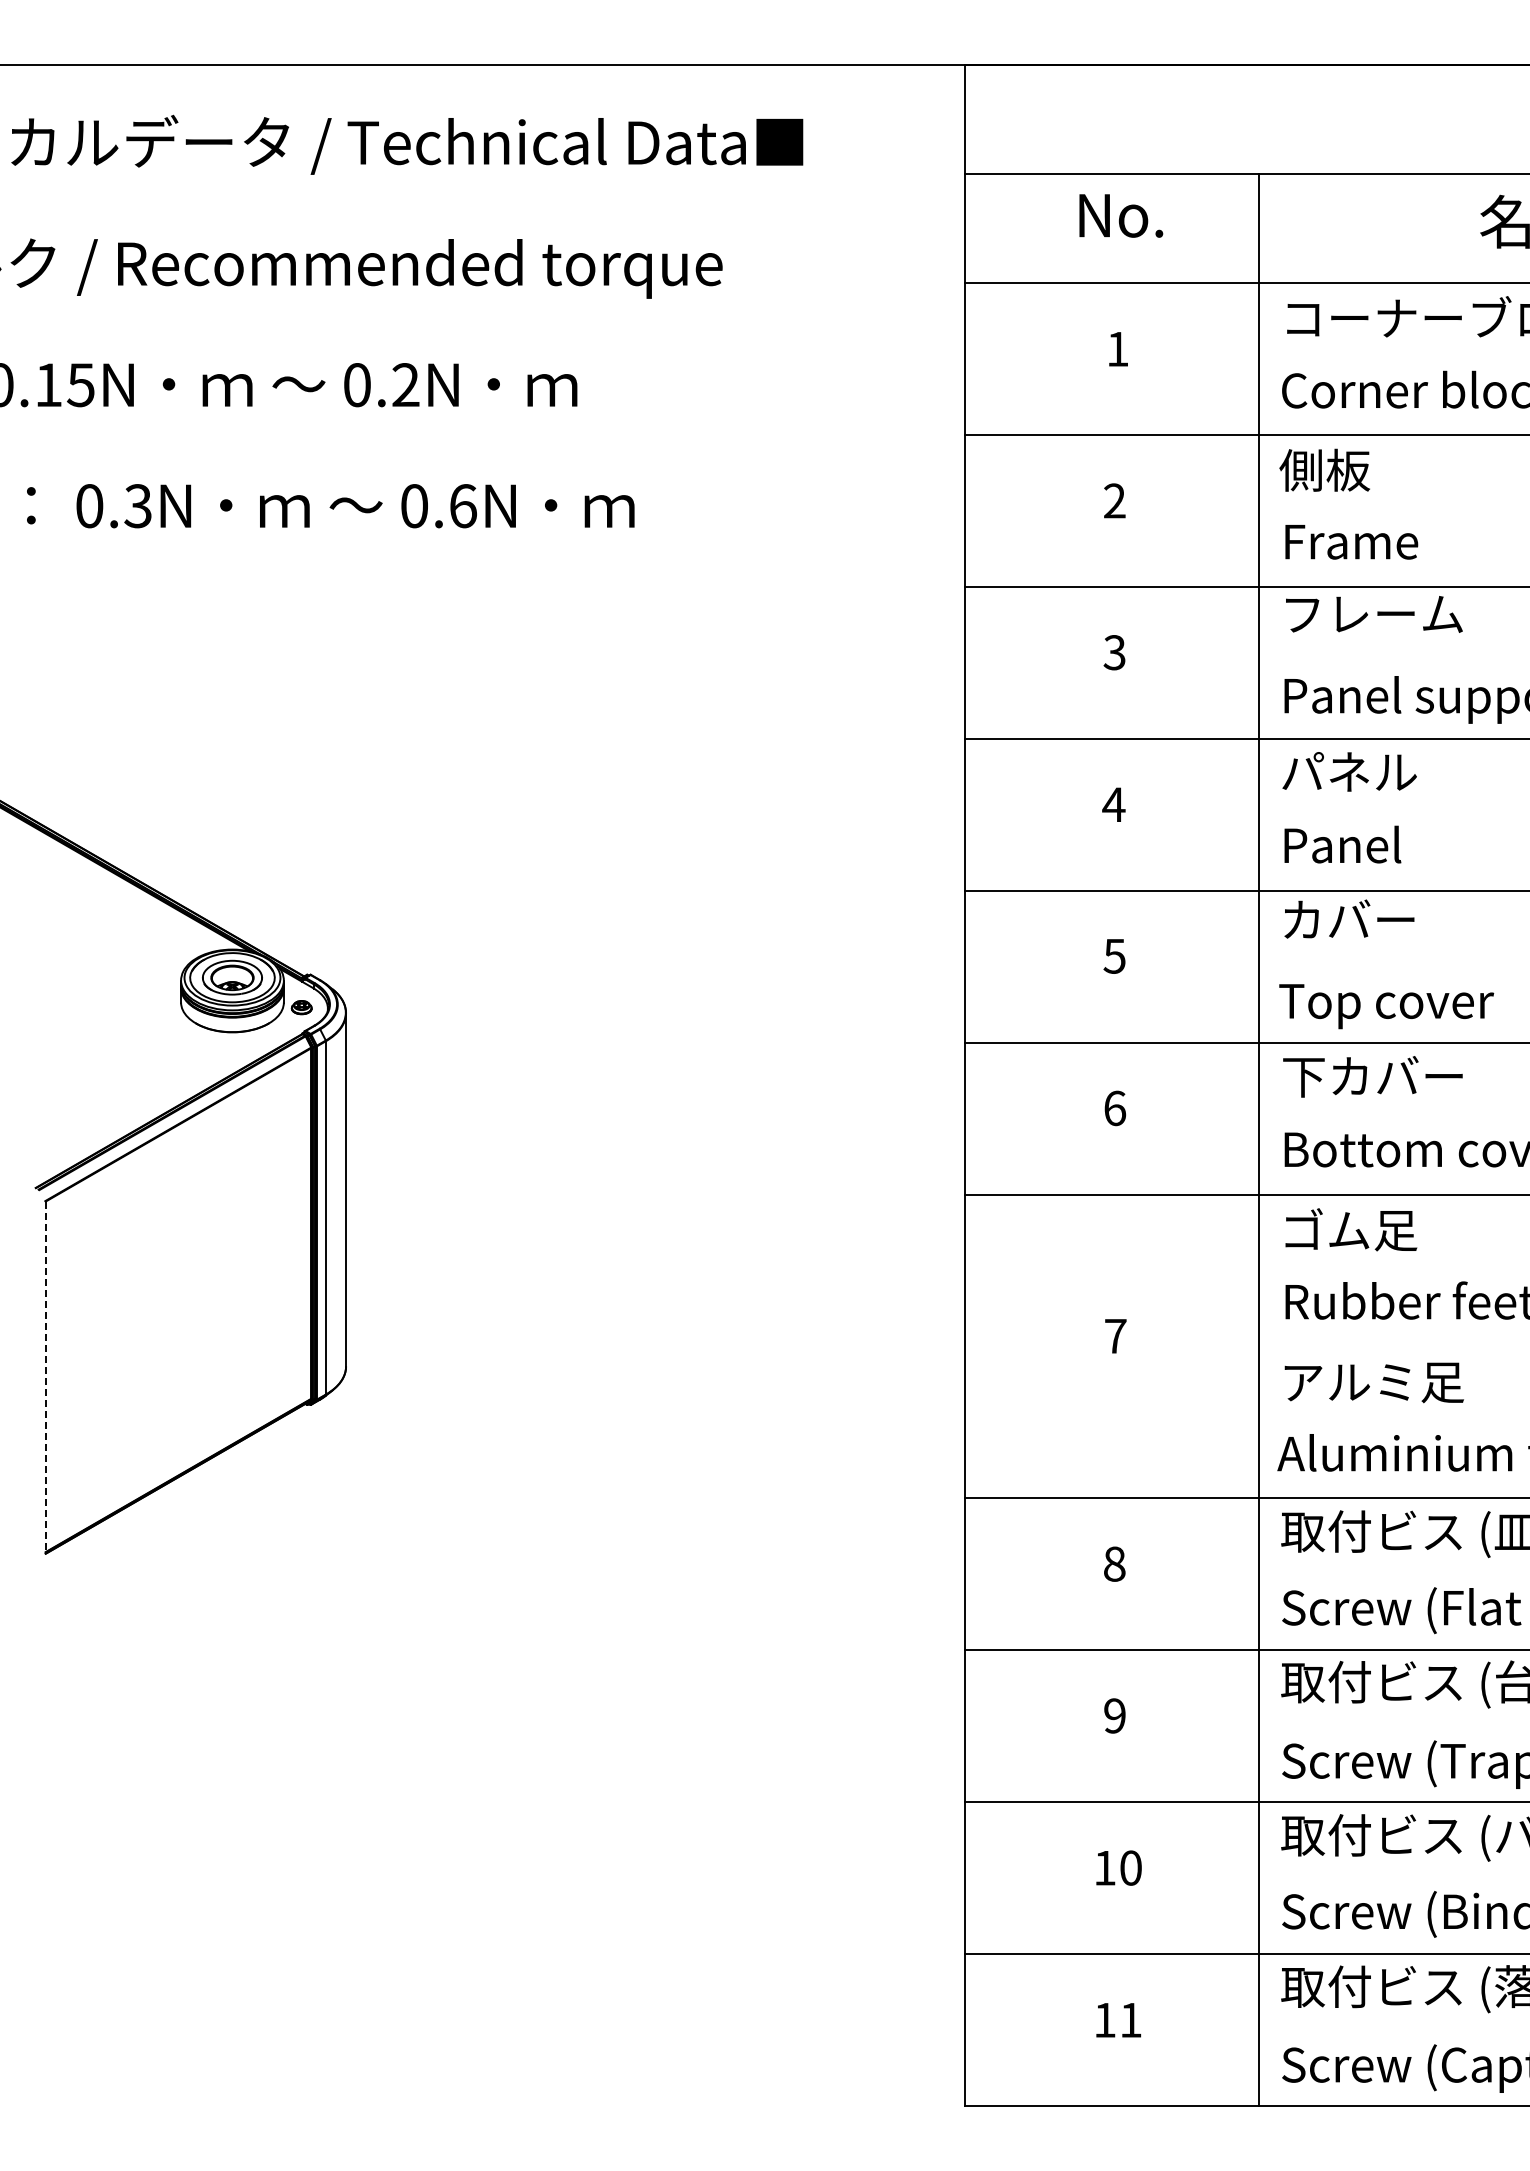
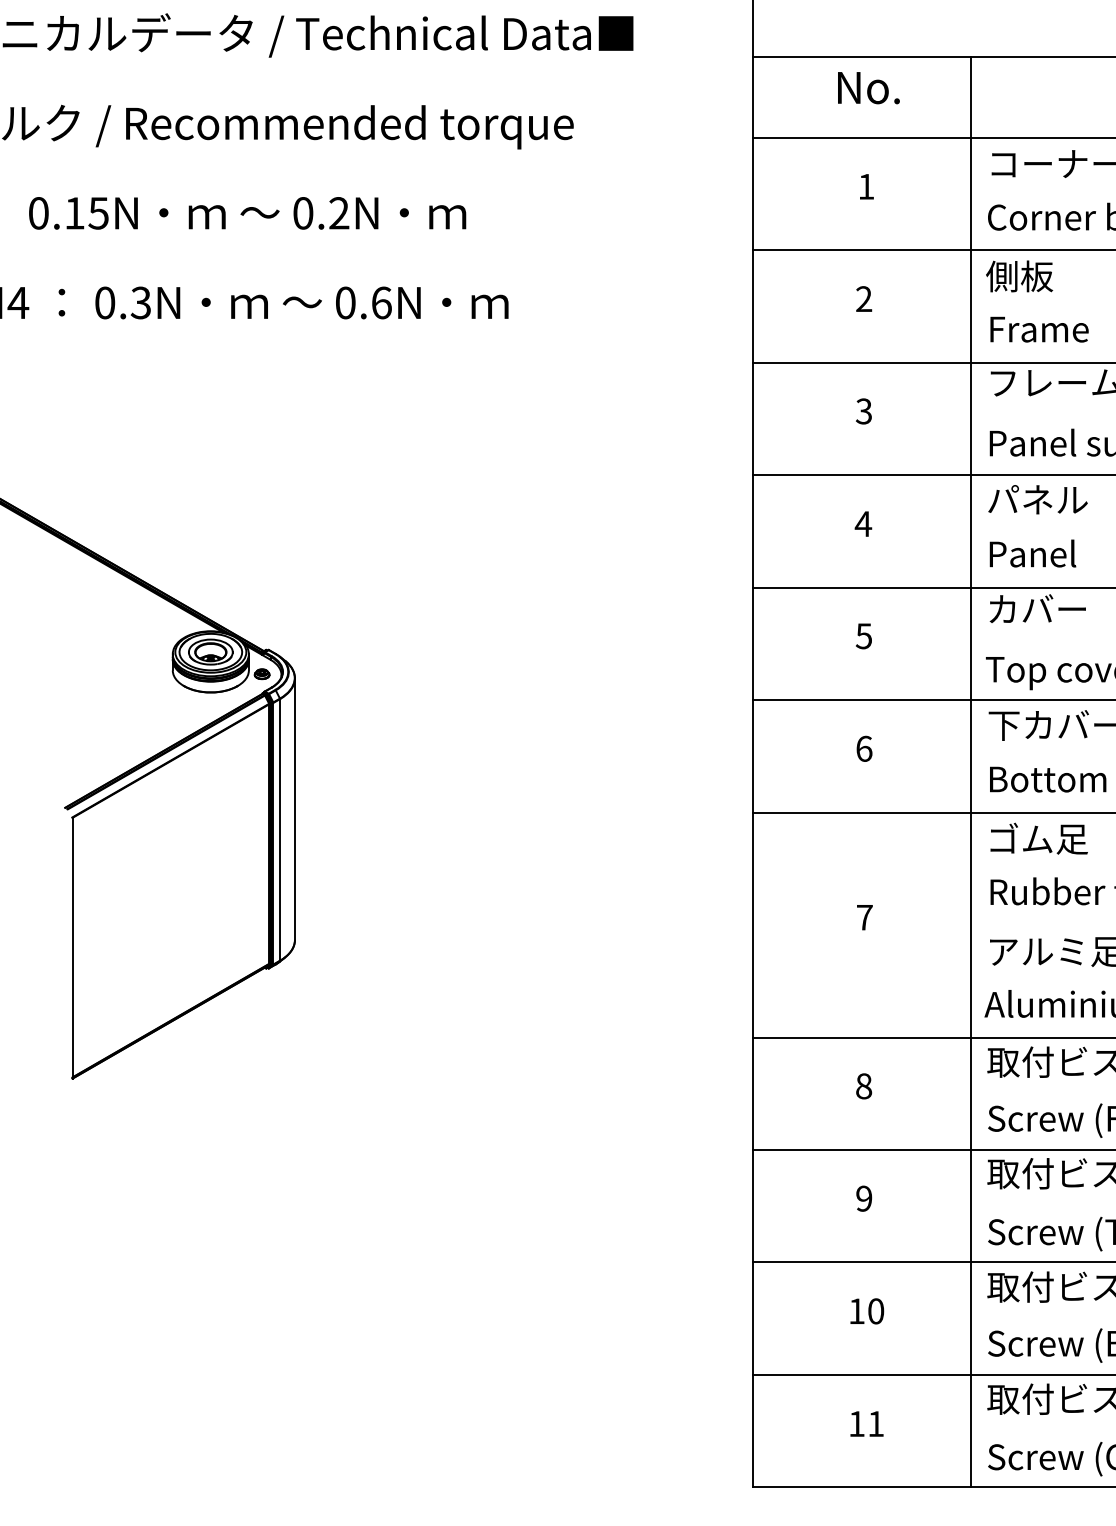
line: (45, 1378) -> (72, 948), dashed -> solid

